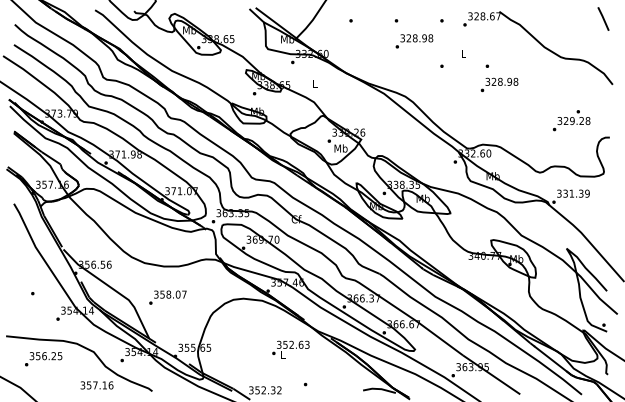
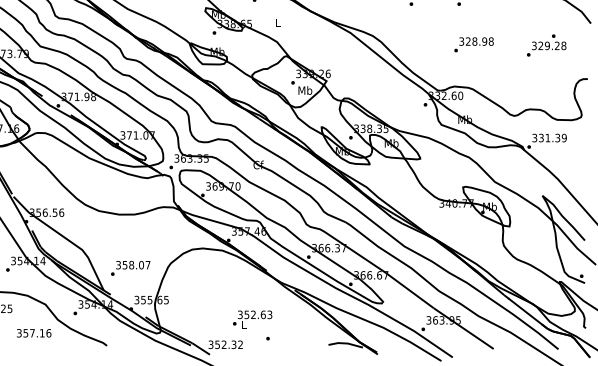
text: (499, 84) -> (473, 44), moved
text: (571, 120) -> (546, 45), moved
text: (167, 297) -> (130, 268), moved
text: (290, 349) -> (252, 319), moved
text: (96, 385) -> (33, 333), moved

